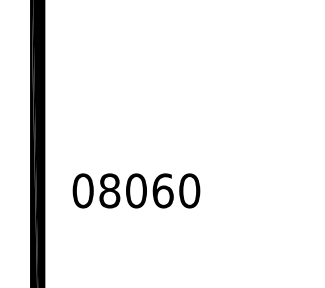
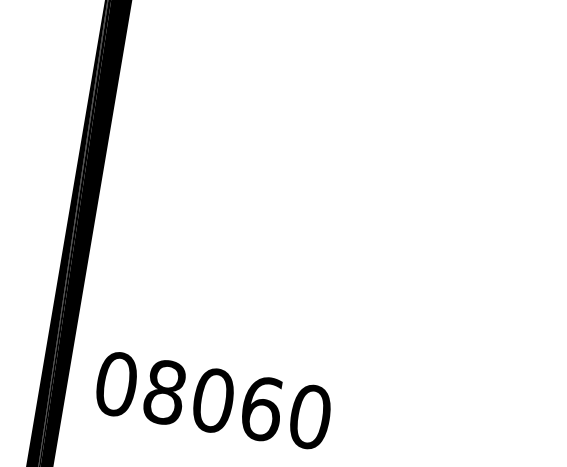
text: (136, 190) -> (213, 399), moved

